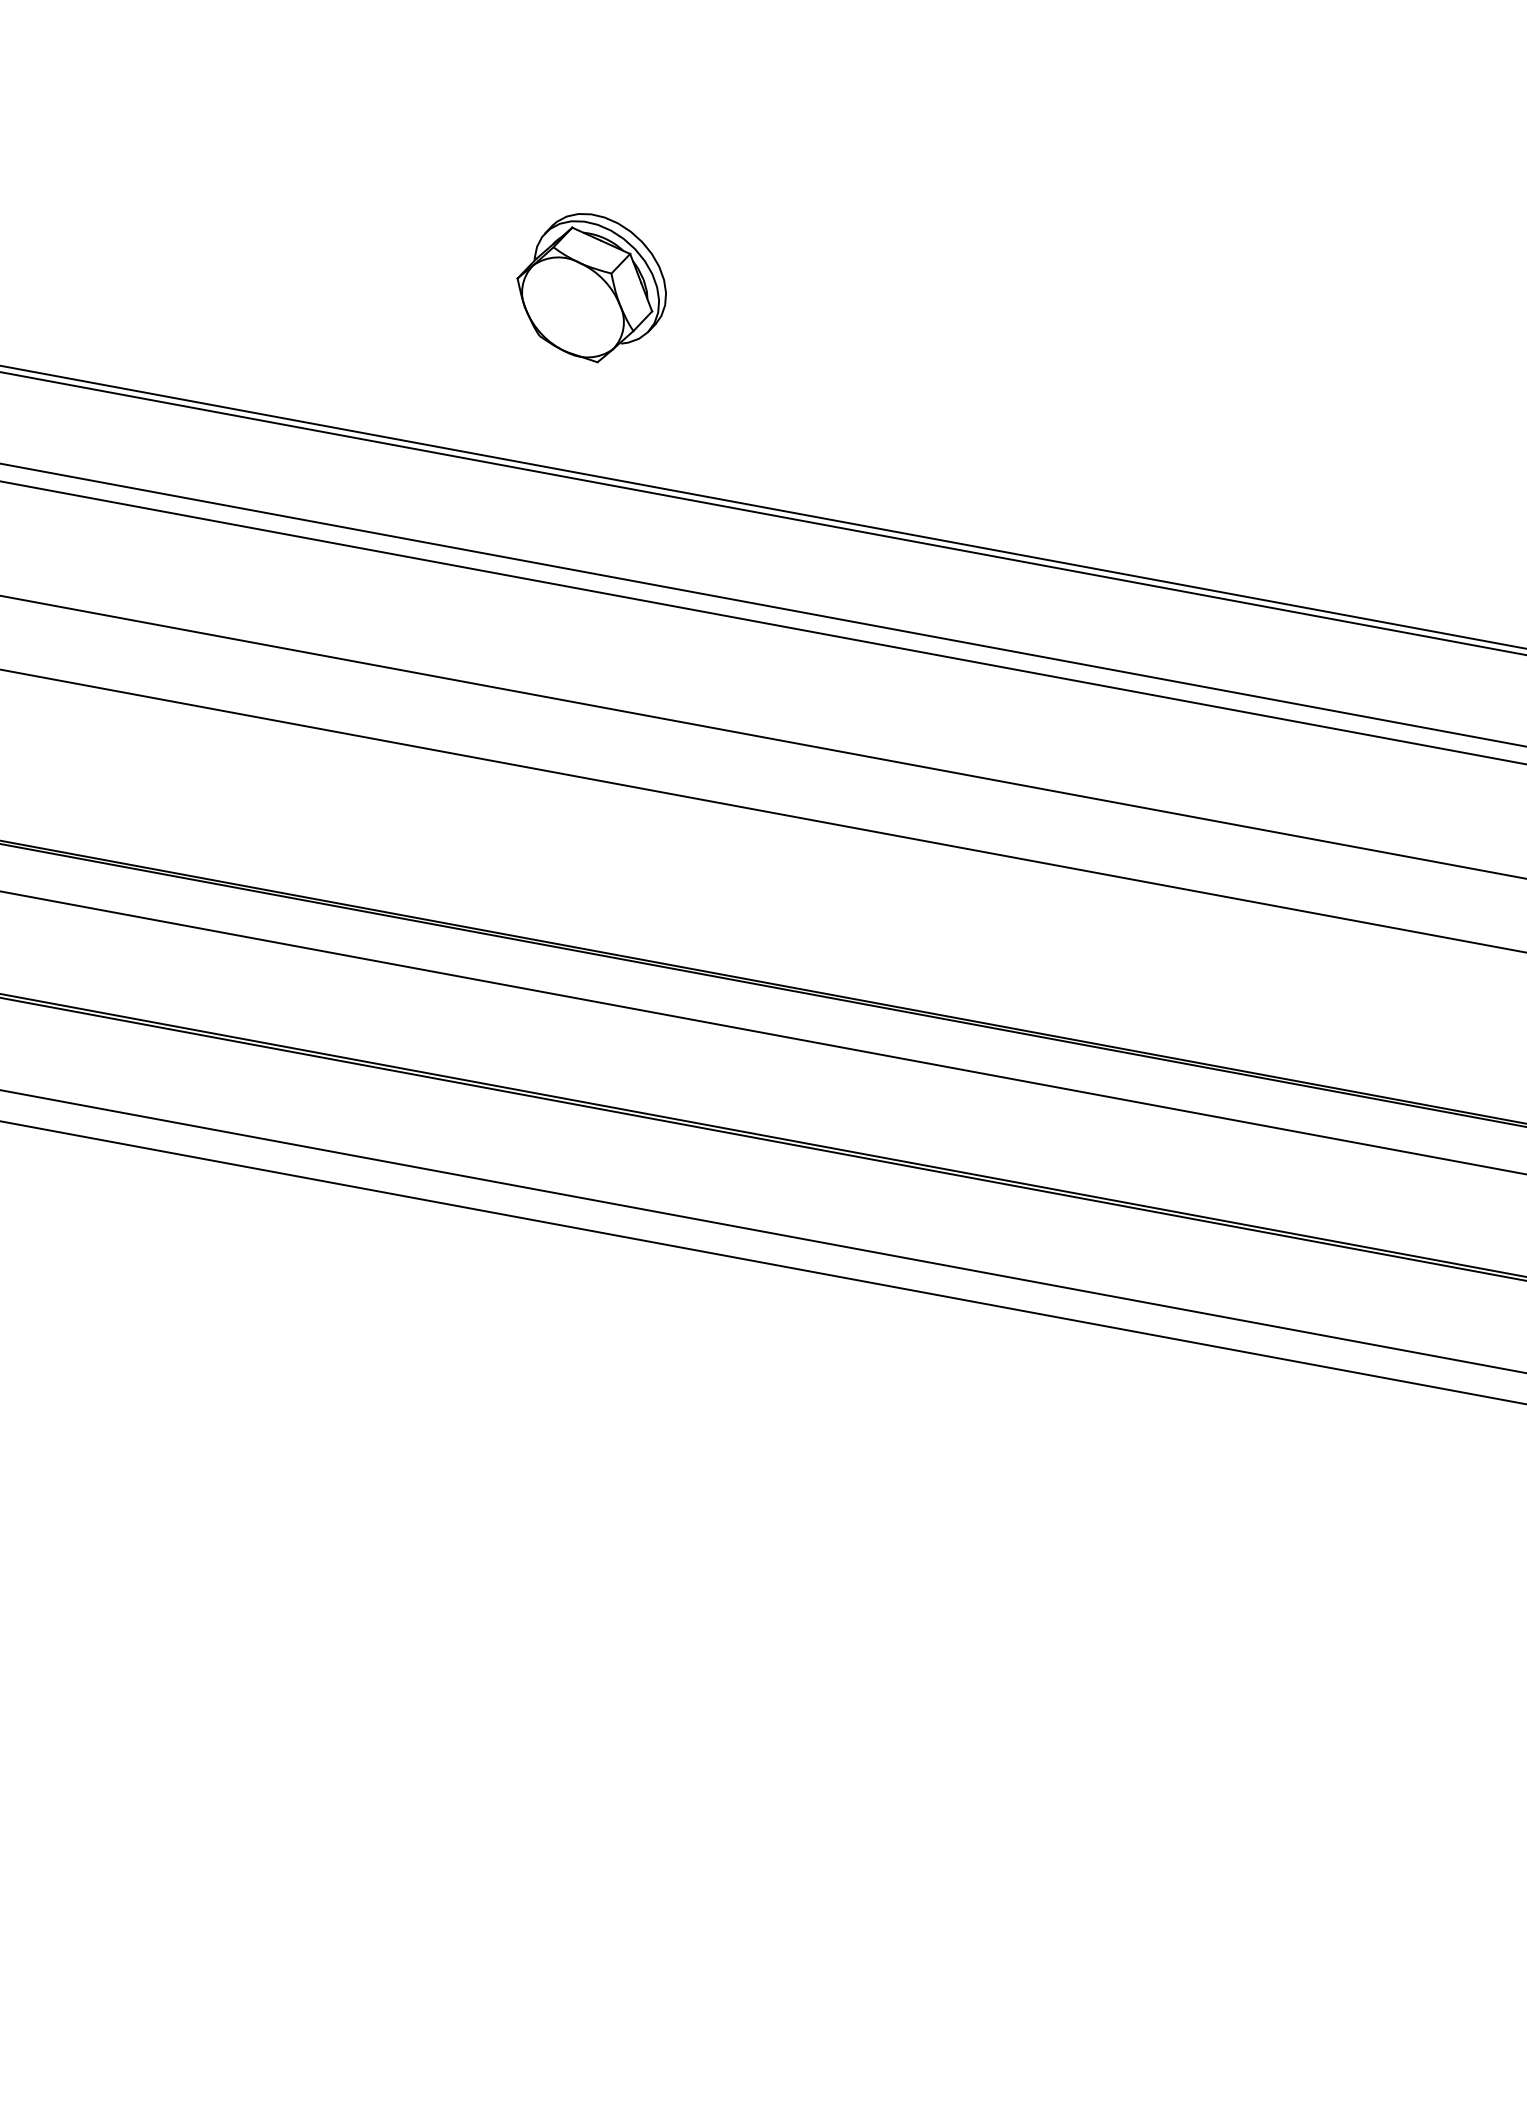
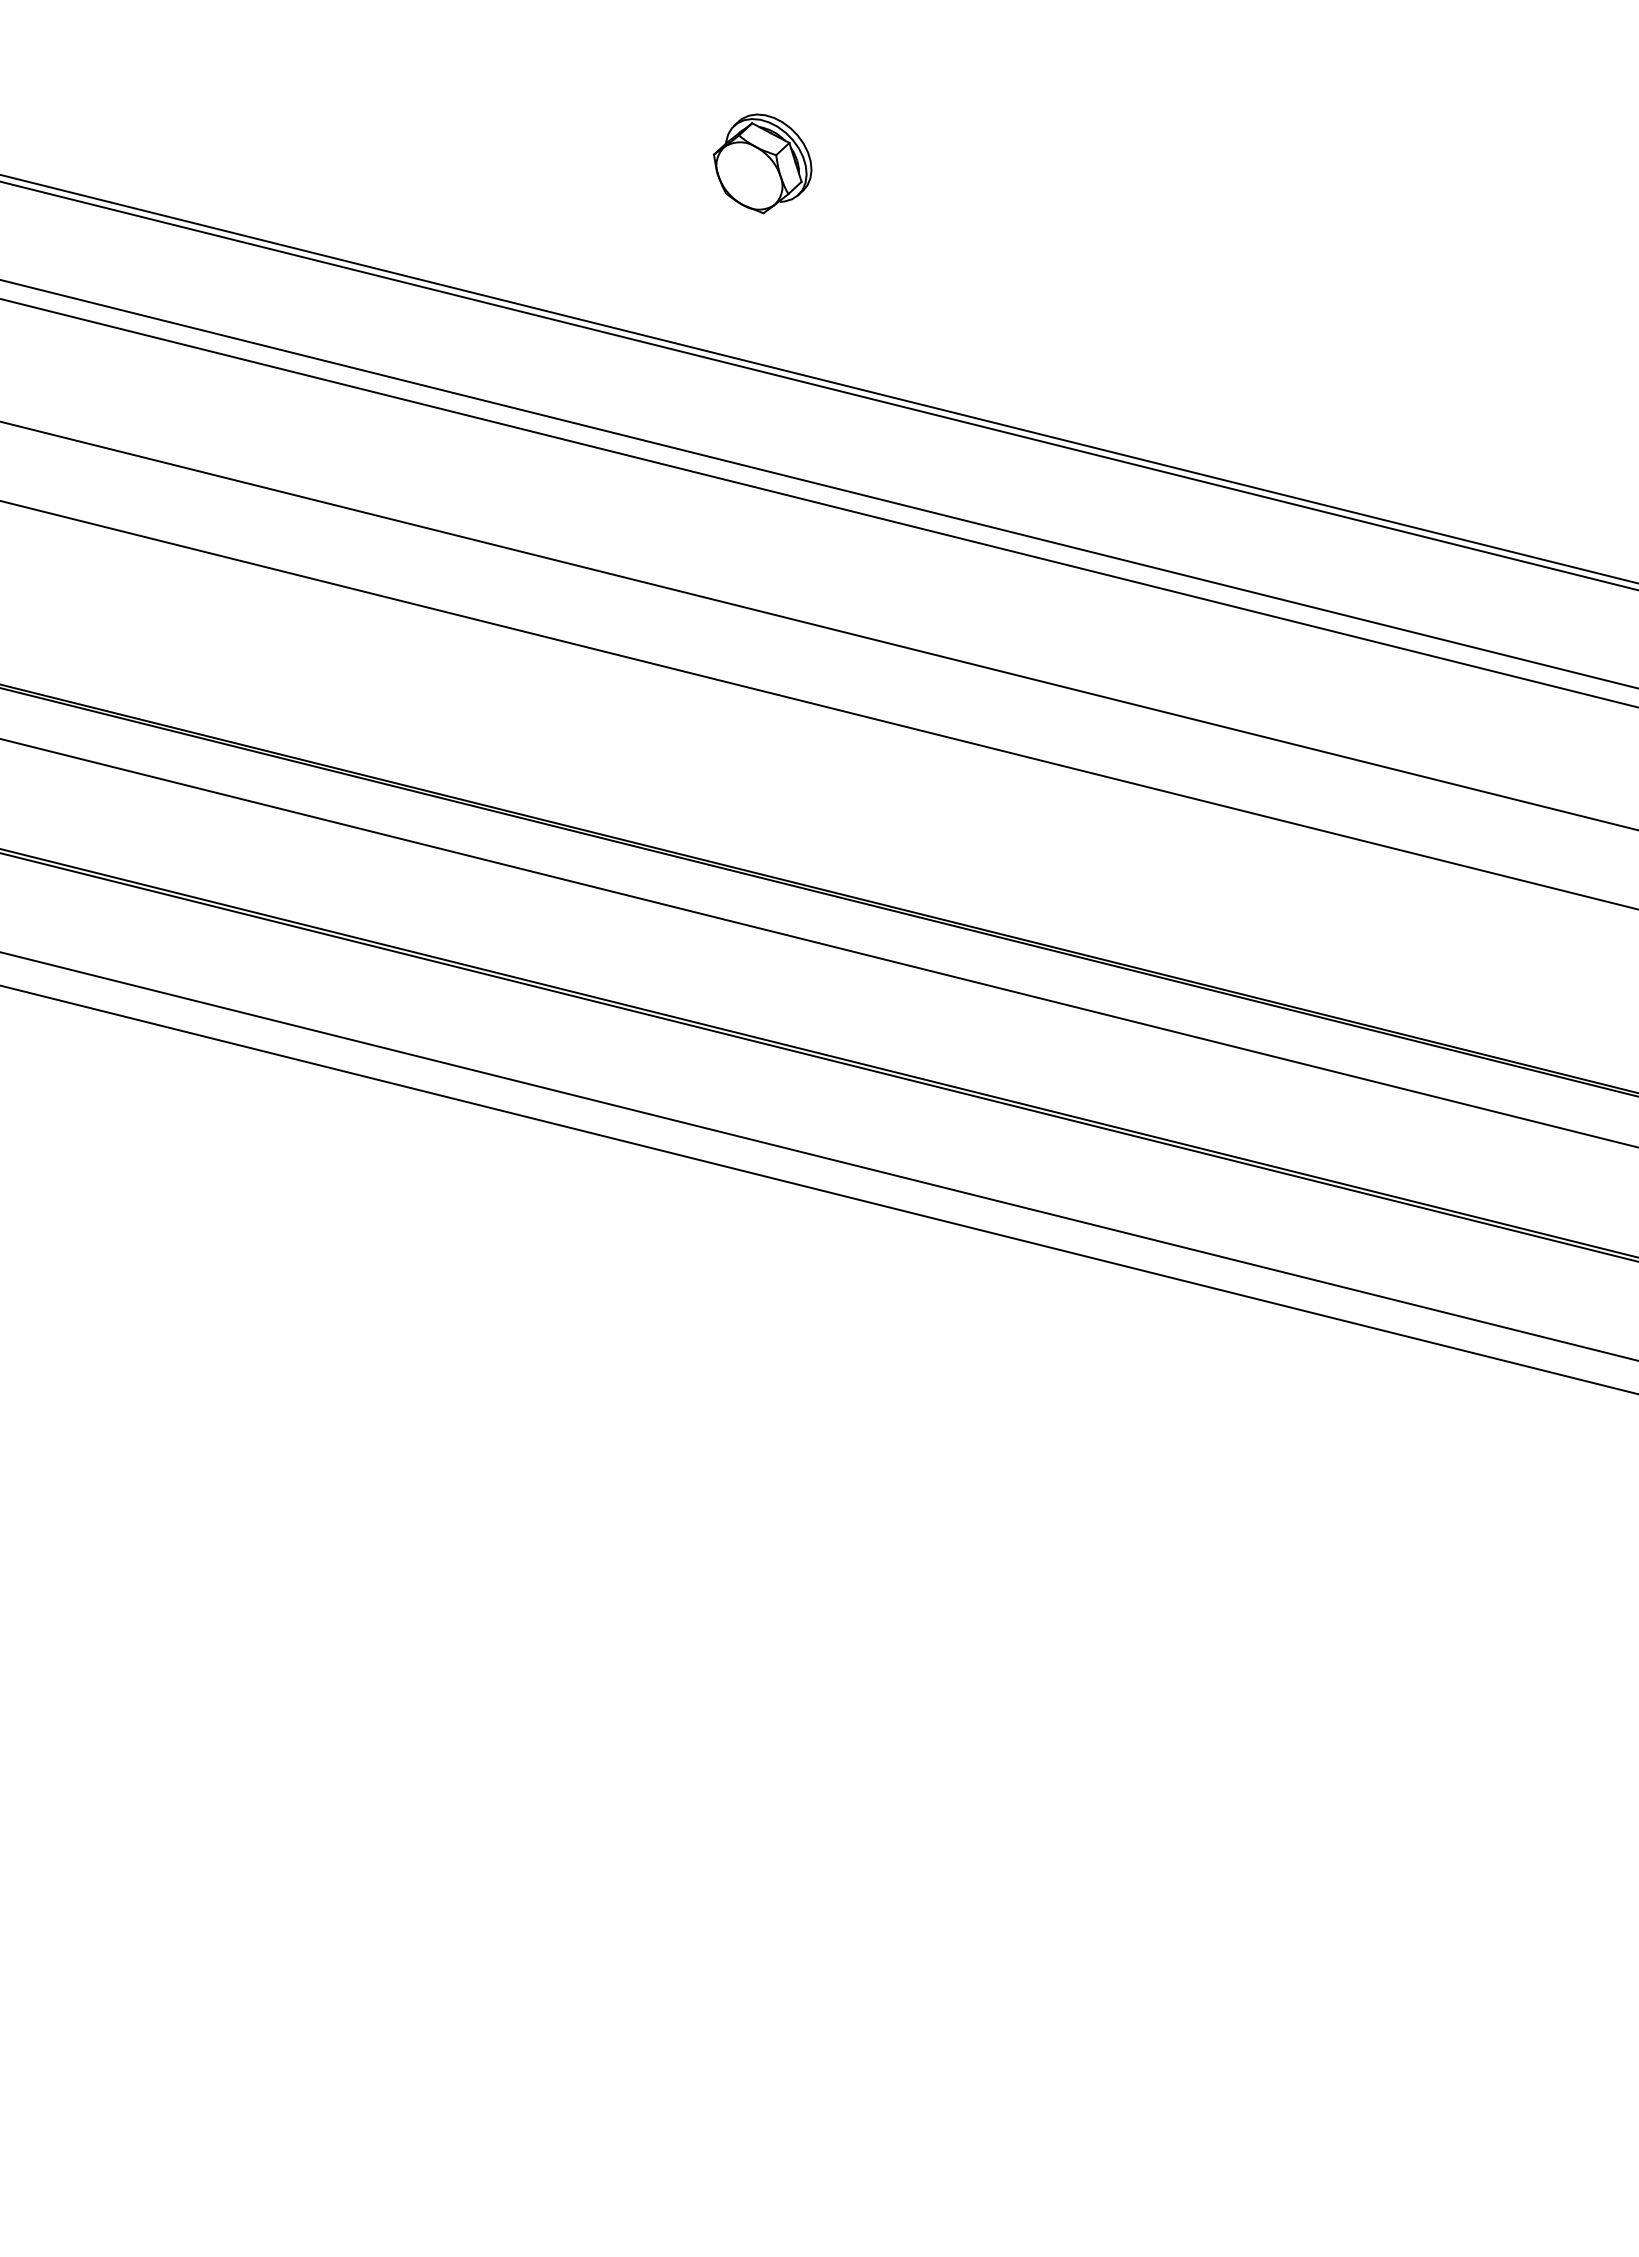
part: (591, 287) -> (762, 163), size x0.62

